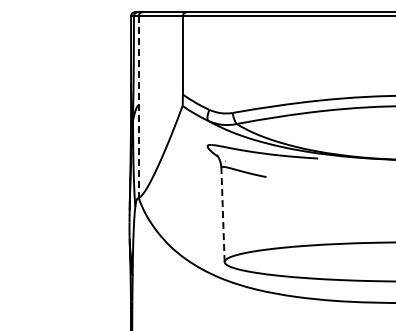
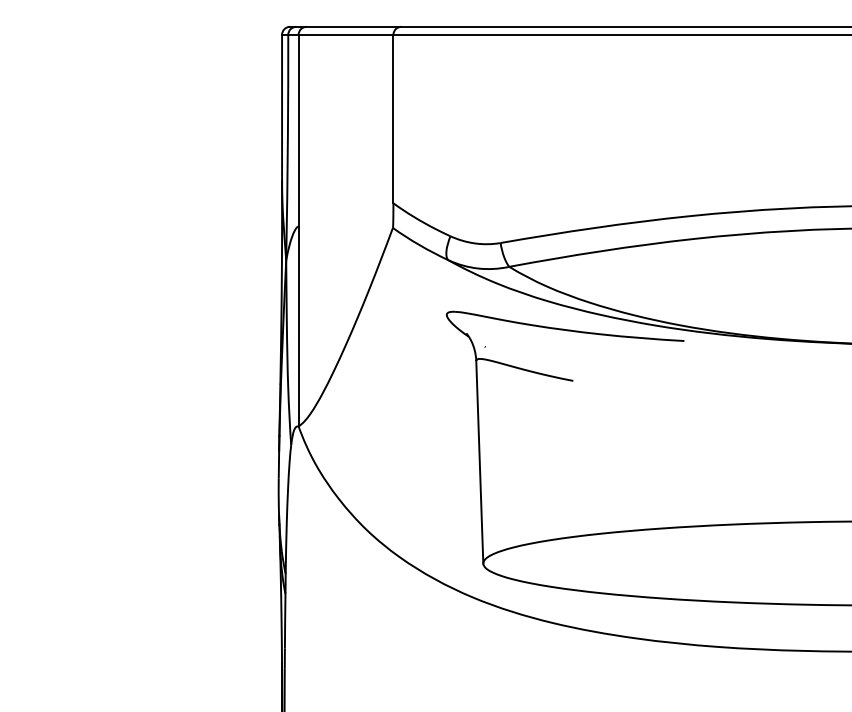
line: (138, 107) -> (298, 231), dashed -> solid
line: (223, 214) -> (480, 461), dashed -> solid

